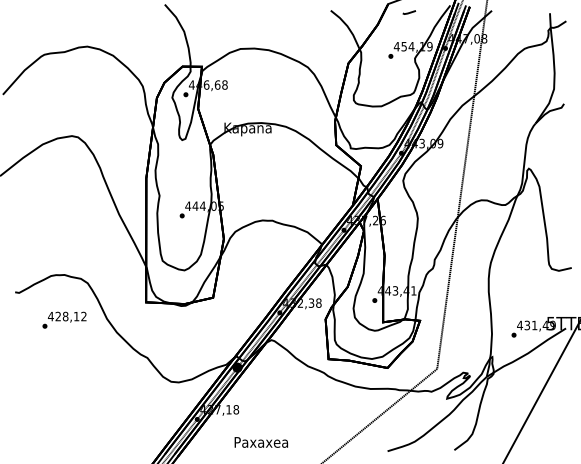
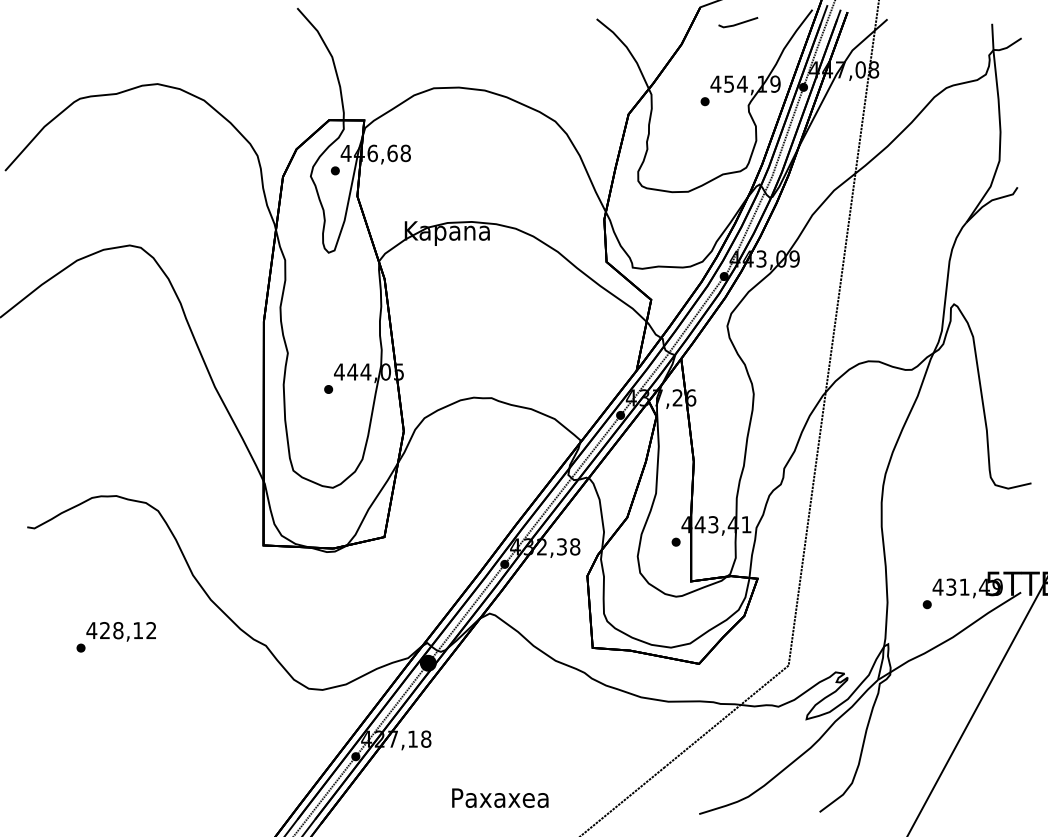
part: (409, 12) -> (738, 22), size x1.67
text: (64, 319) -> (116, 635), moved
text: (260, 442) -> (498, 798), moved

